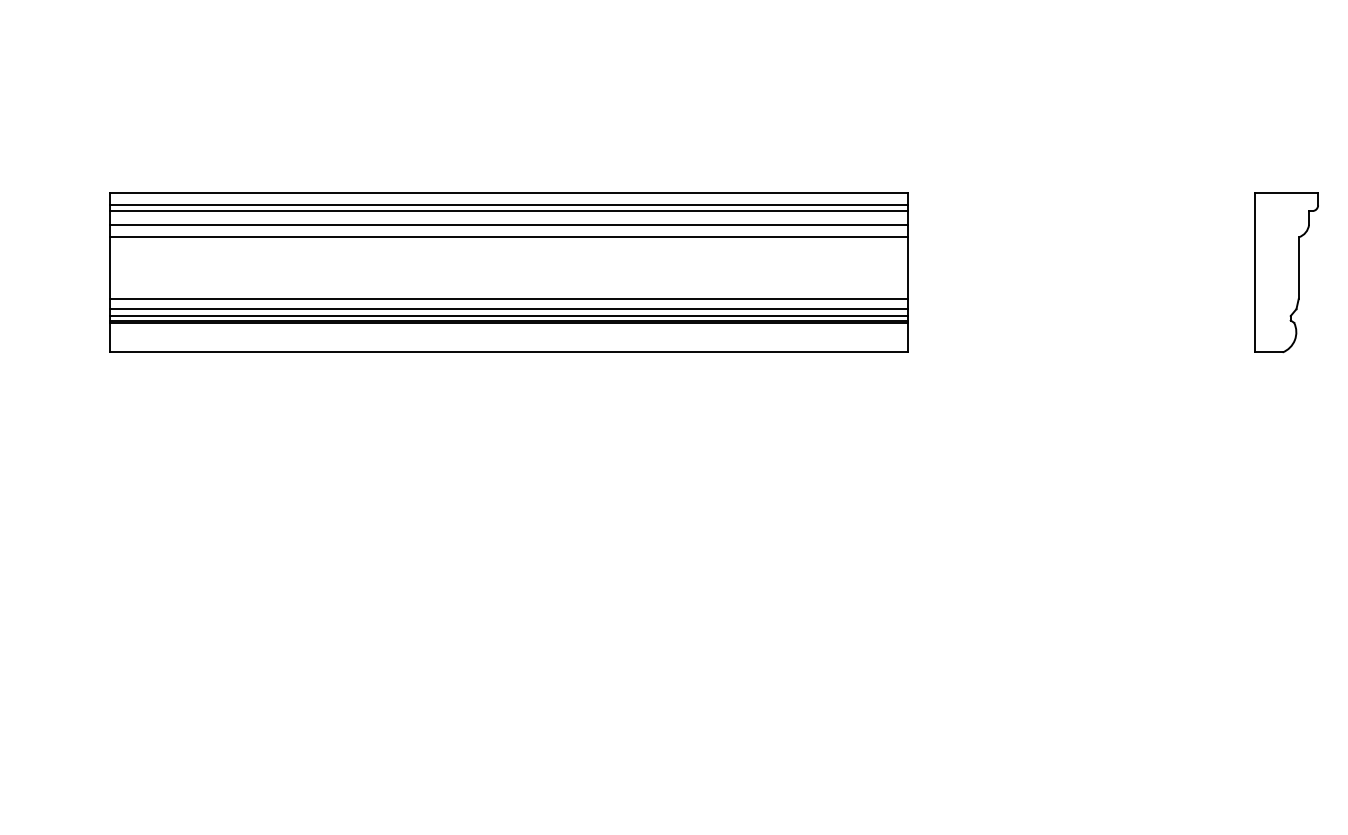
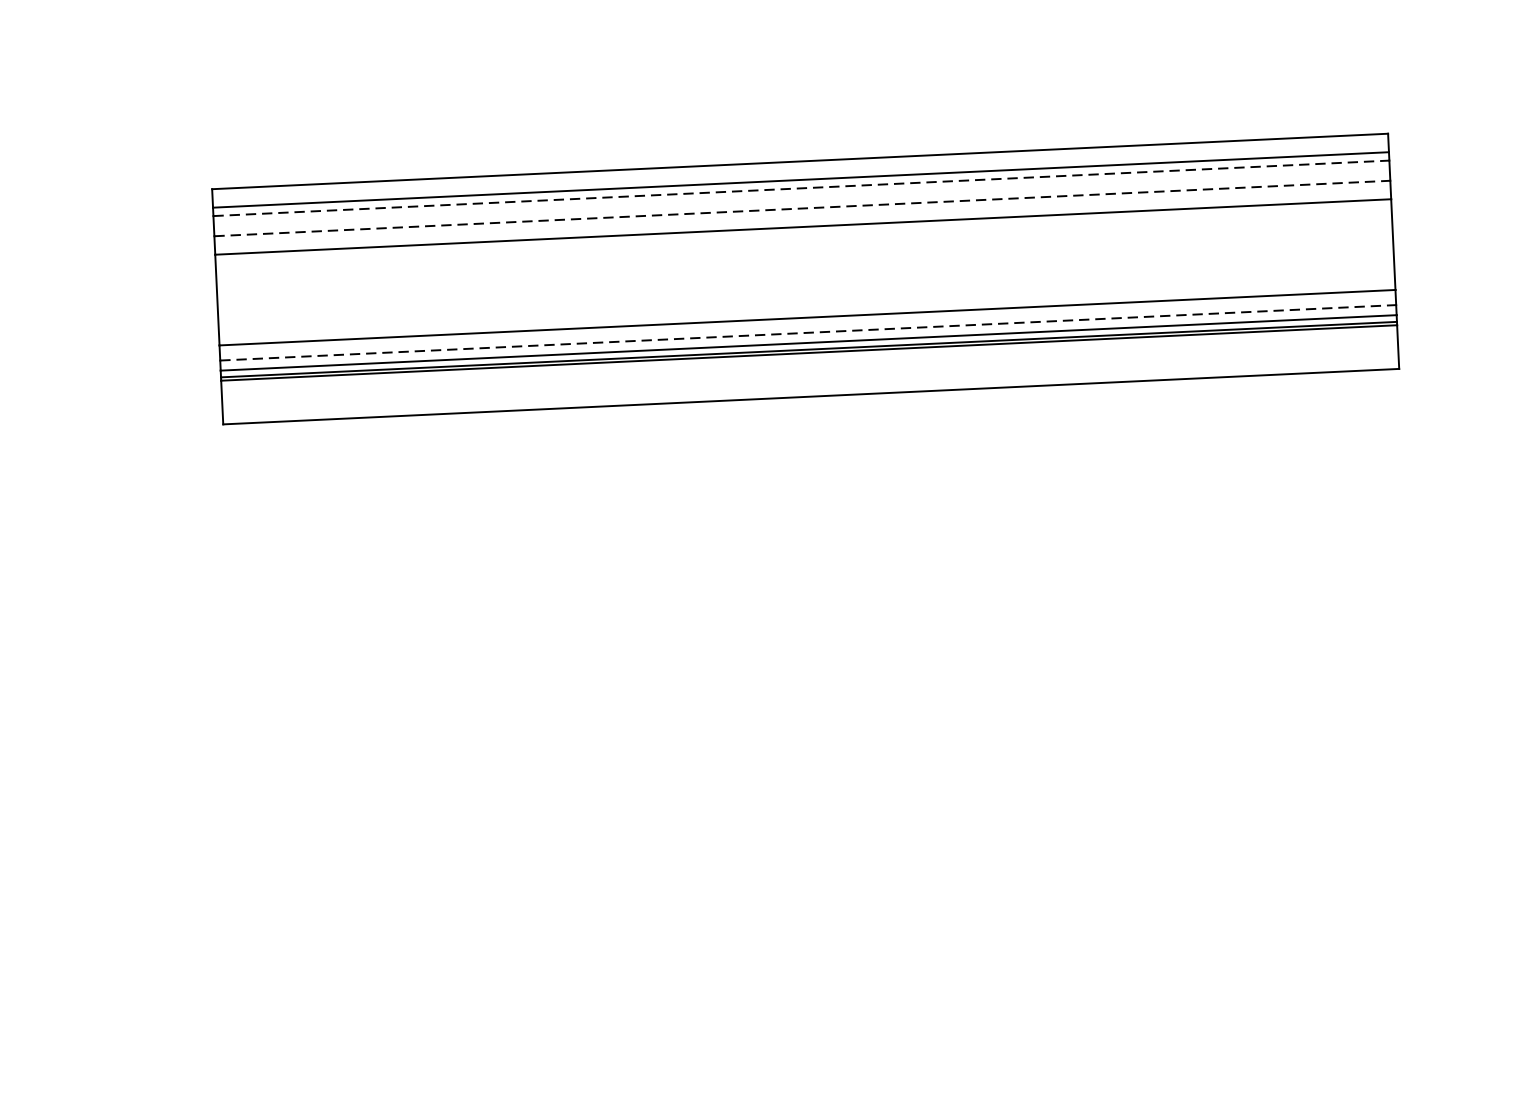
line: (509, 211) -> (801, 188), solid -> dashed
line: (509, 224) -> (802, 208), solid -> dashed
line: (509, 309) -> (808, 333), solid -> dashed

